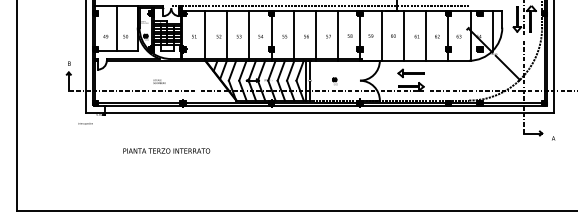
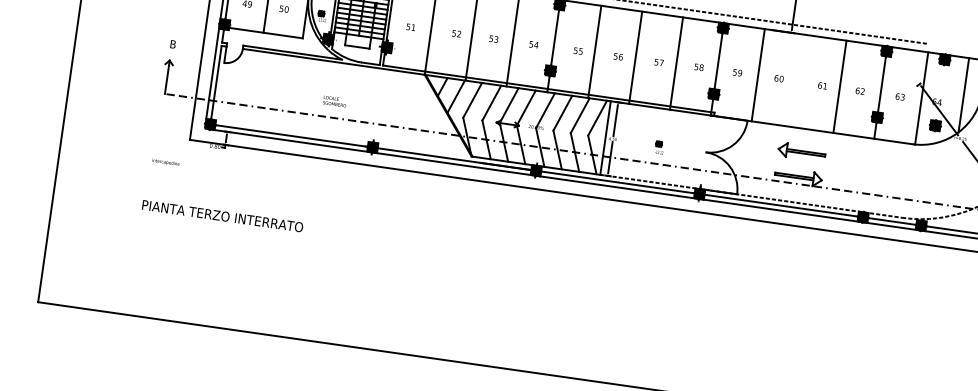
line: (404, 35) -> (799, 80), removed
text: (85, 123) -> (165, 161), moved
text: (166, 150) -> (222, 215), moved

